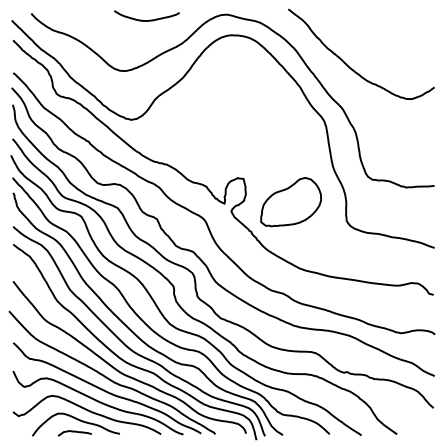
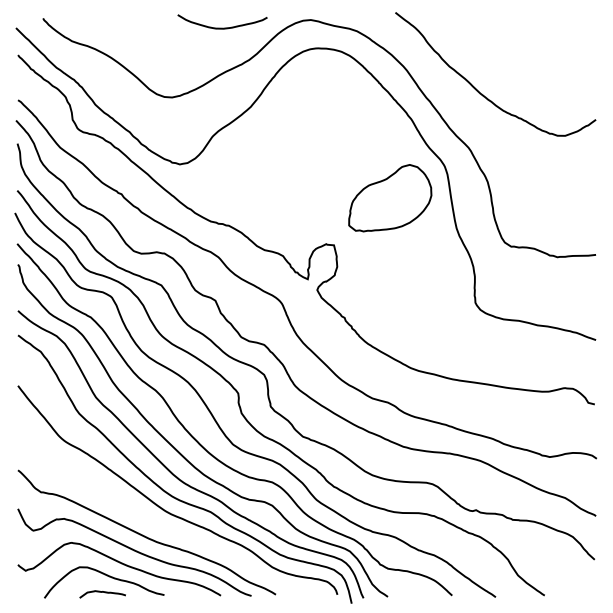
curve: (146, 20) -> (222, 27), moved
part: (291, 202) -> (390, 198), moved
curve: (109, 378) -> (149, 518), removed

